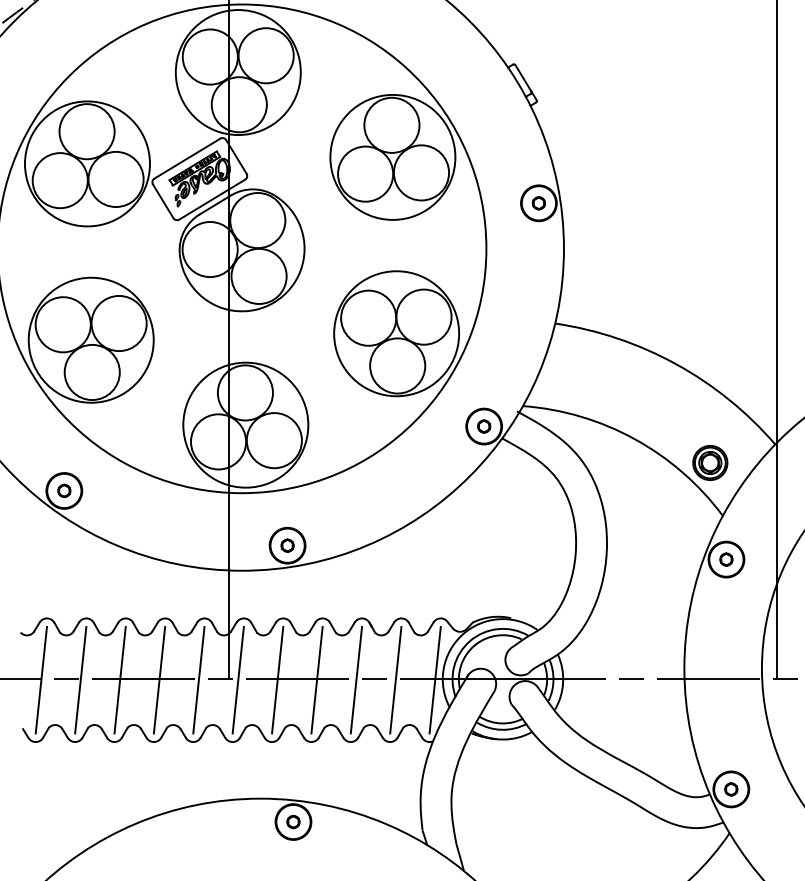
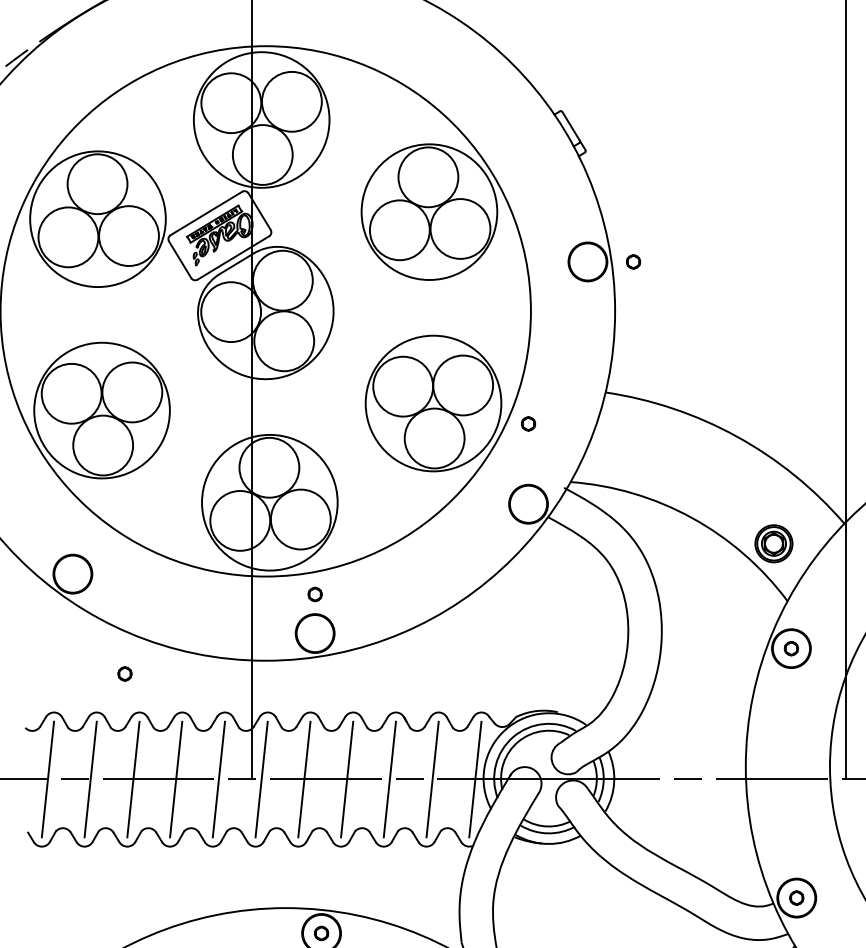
circle: (538, 203) -> (633, 262), moved
circle: (484, 426) -> (528, 423), moved
part: (64, 490) -> (125, 673), moved
circle: (287, 545) -> (315, 594), moved

